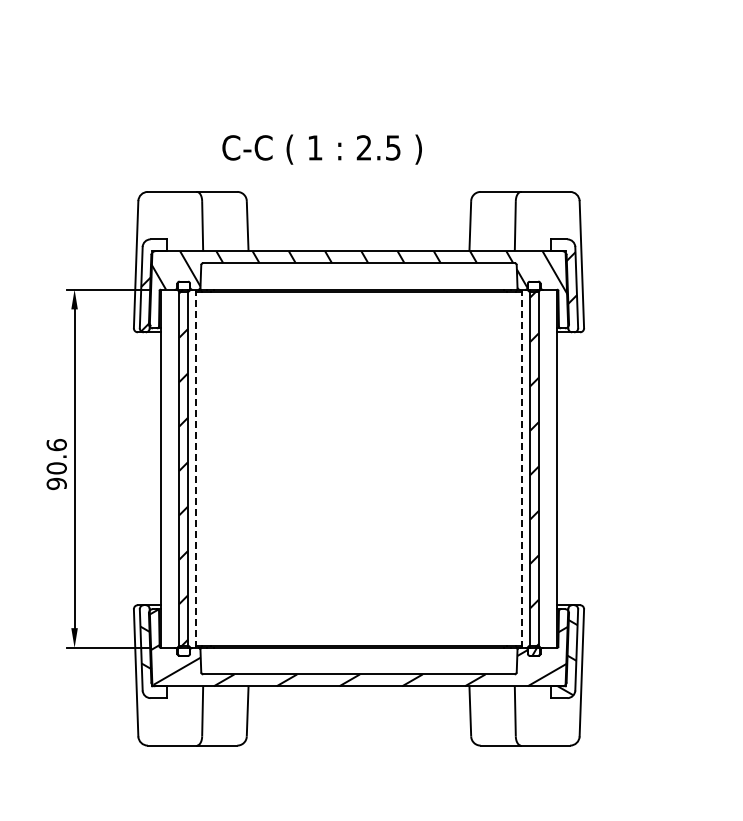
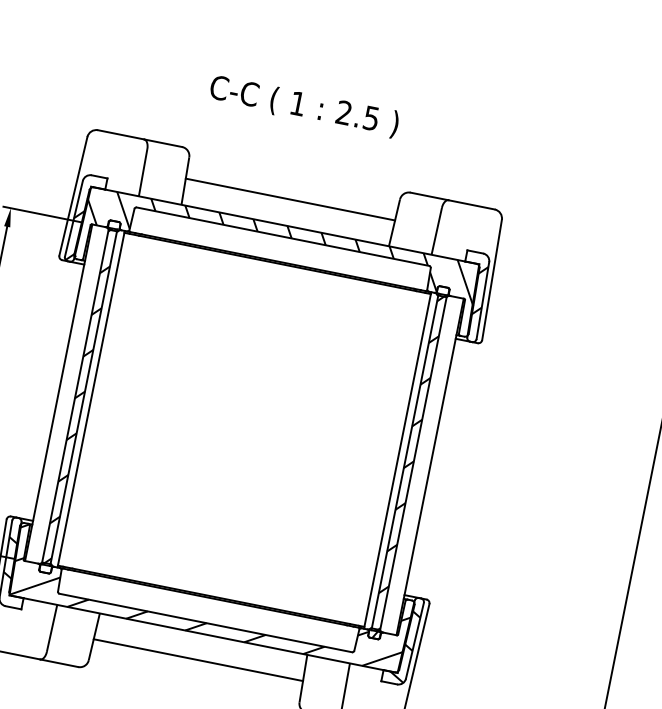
text: (321, 149) -> (303, 106), moved
line: (358, 223) -> (289, 199), added
line: (195, 468) -> (90, 398), dashed -> solid
line: (522, 468) -> (398, 460), dashed -> solid
line: (358, 713) -> (198, 659), added

